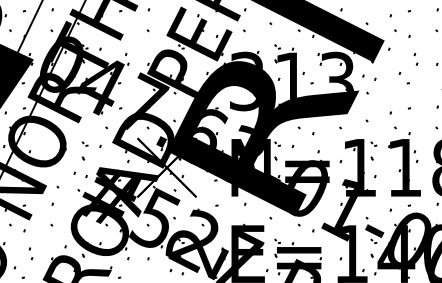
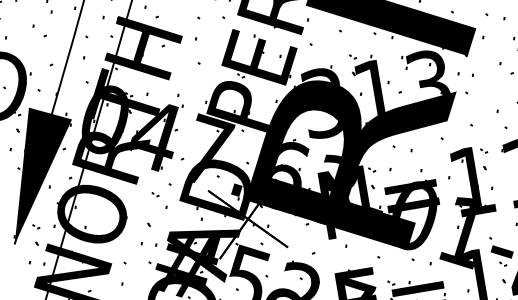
part: (84, 143) -> (154, 193), moved

